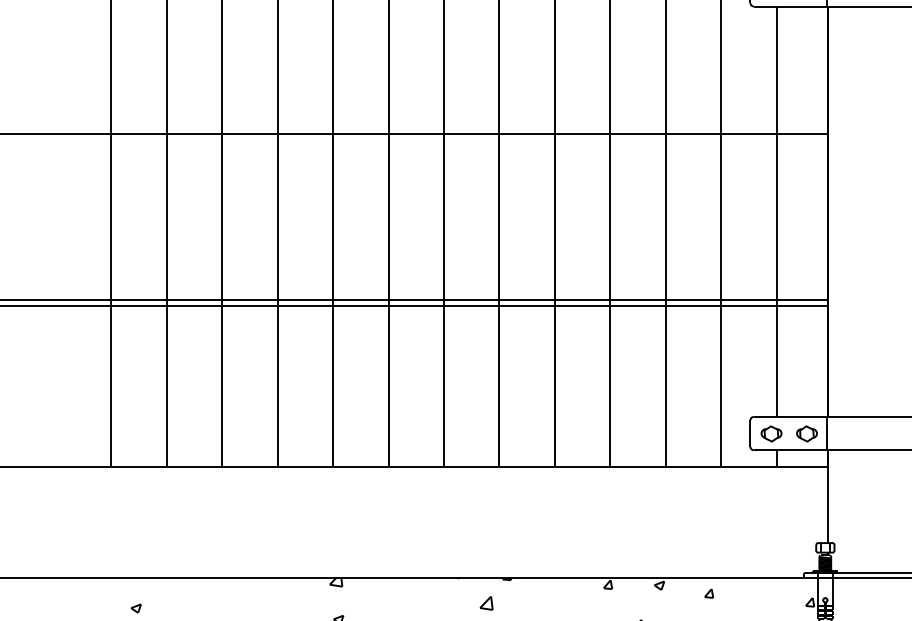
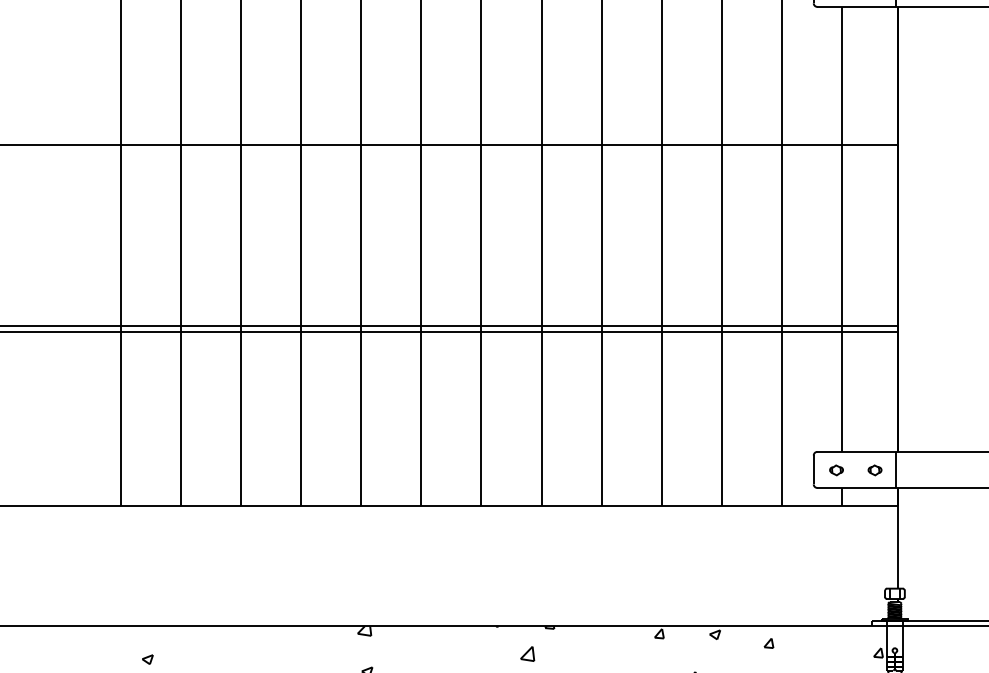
part: (771, 434) -> (836, 470), size x0.6
part: (806, 434) -> (874, 470), size x0.6

